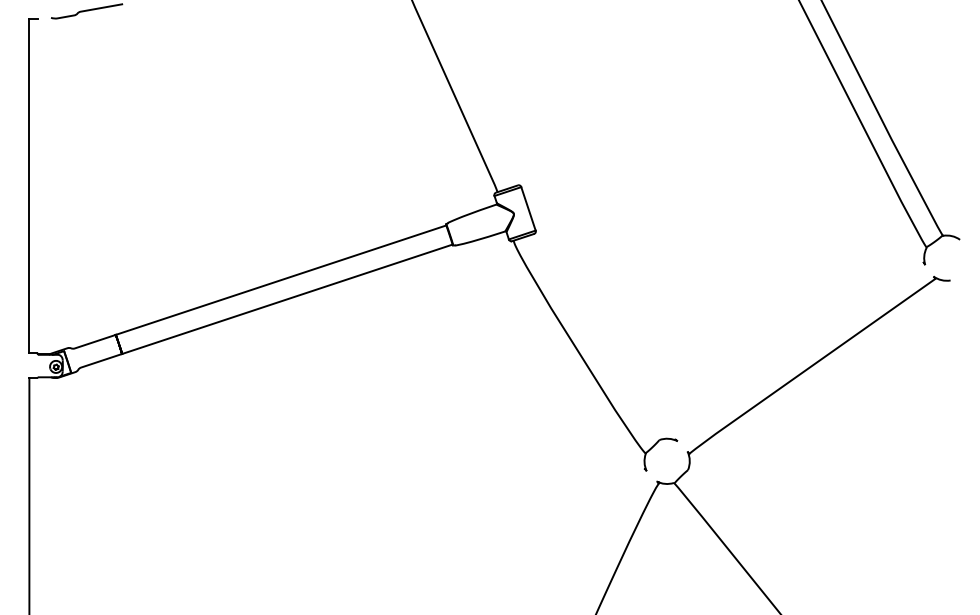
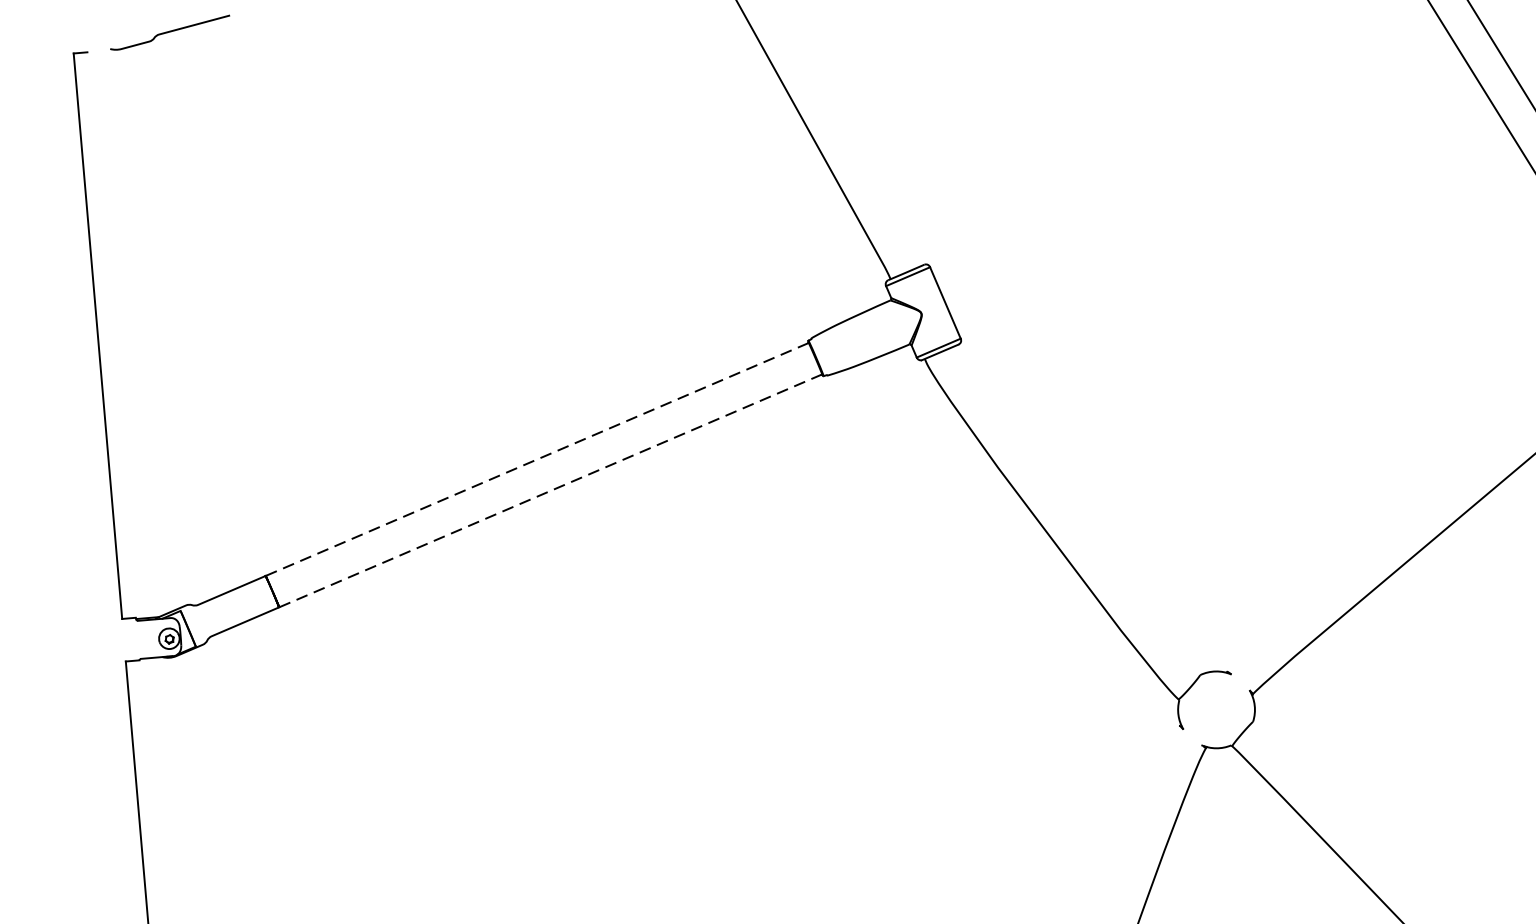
line: (280, 280) -> (536, 460), solid -> dashed
line: (286, 299) -> (549, 491), solid -> dashed

